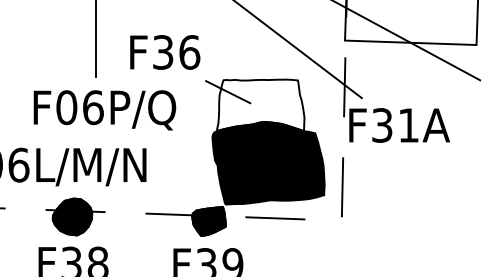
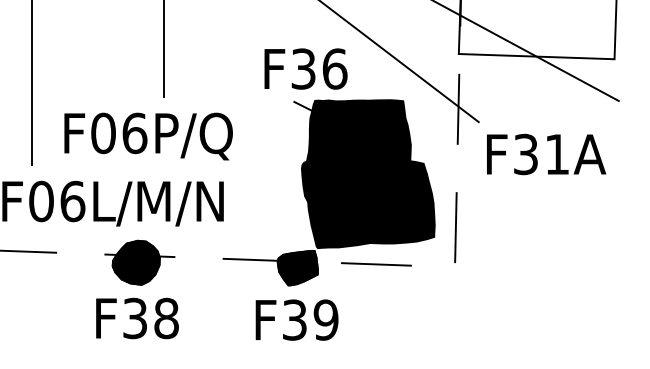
text: (164, 51) -> (305, 68), moved
fill: (260, 105) -> (358, 130), added
text: (104, 110) -> (148, 136), moved
text: (399, 125) -> (546, 154), moved

